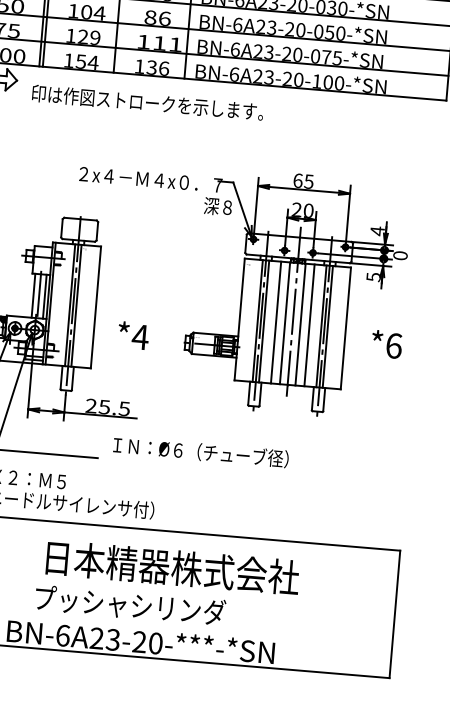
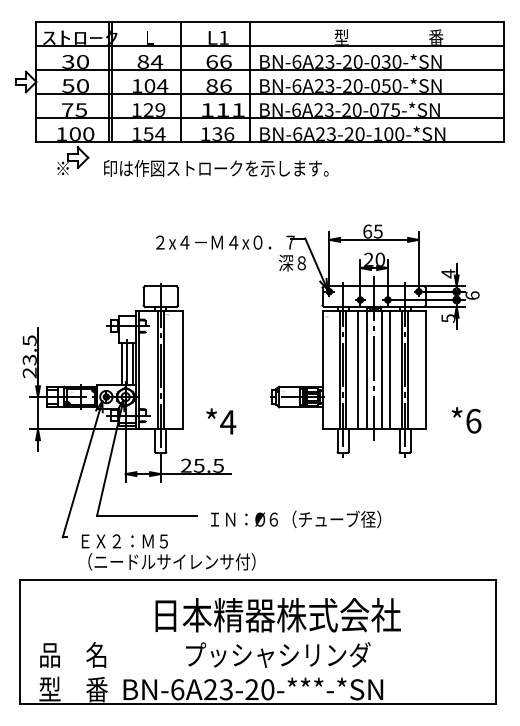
text: (400, 255) -> (472, 295), 0 -> 6
text: (133, 335) -> (221, 421), moved
text: (386, 344) -> (466, 420), moved
text: (200, 451) -> (295, 518), moved
text: (130, 604) -> (278, 654), moved

